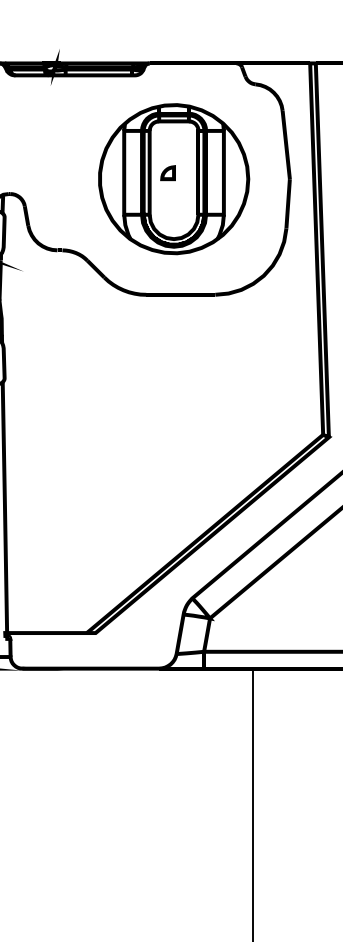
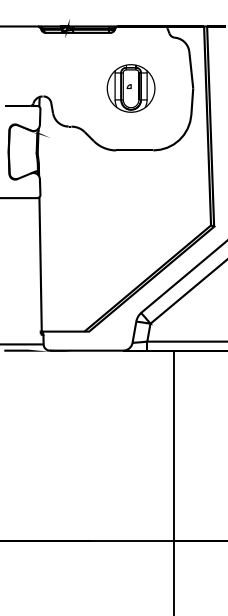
part: (172, 179) -> (130, 88), size x0.6

